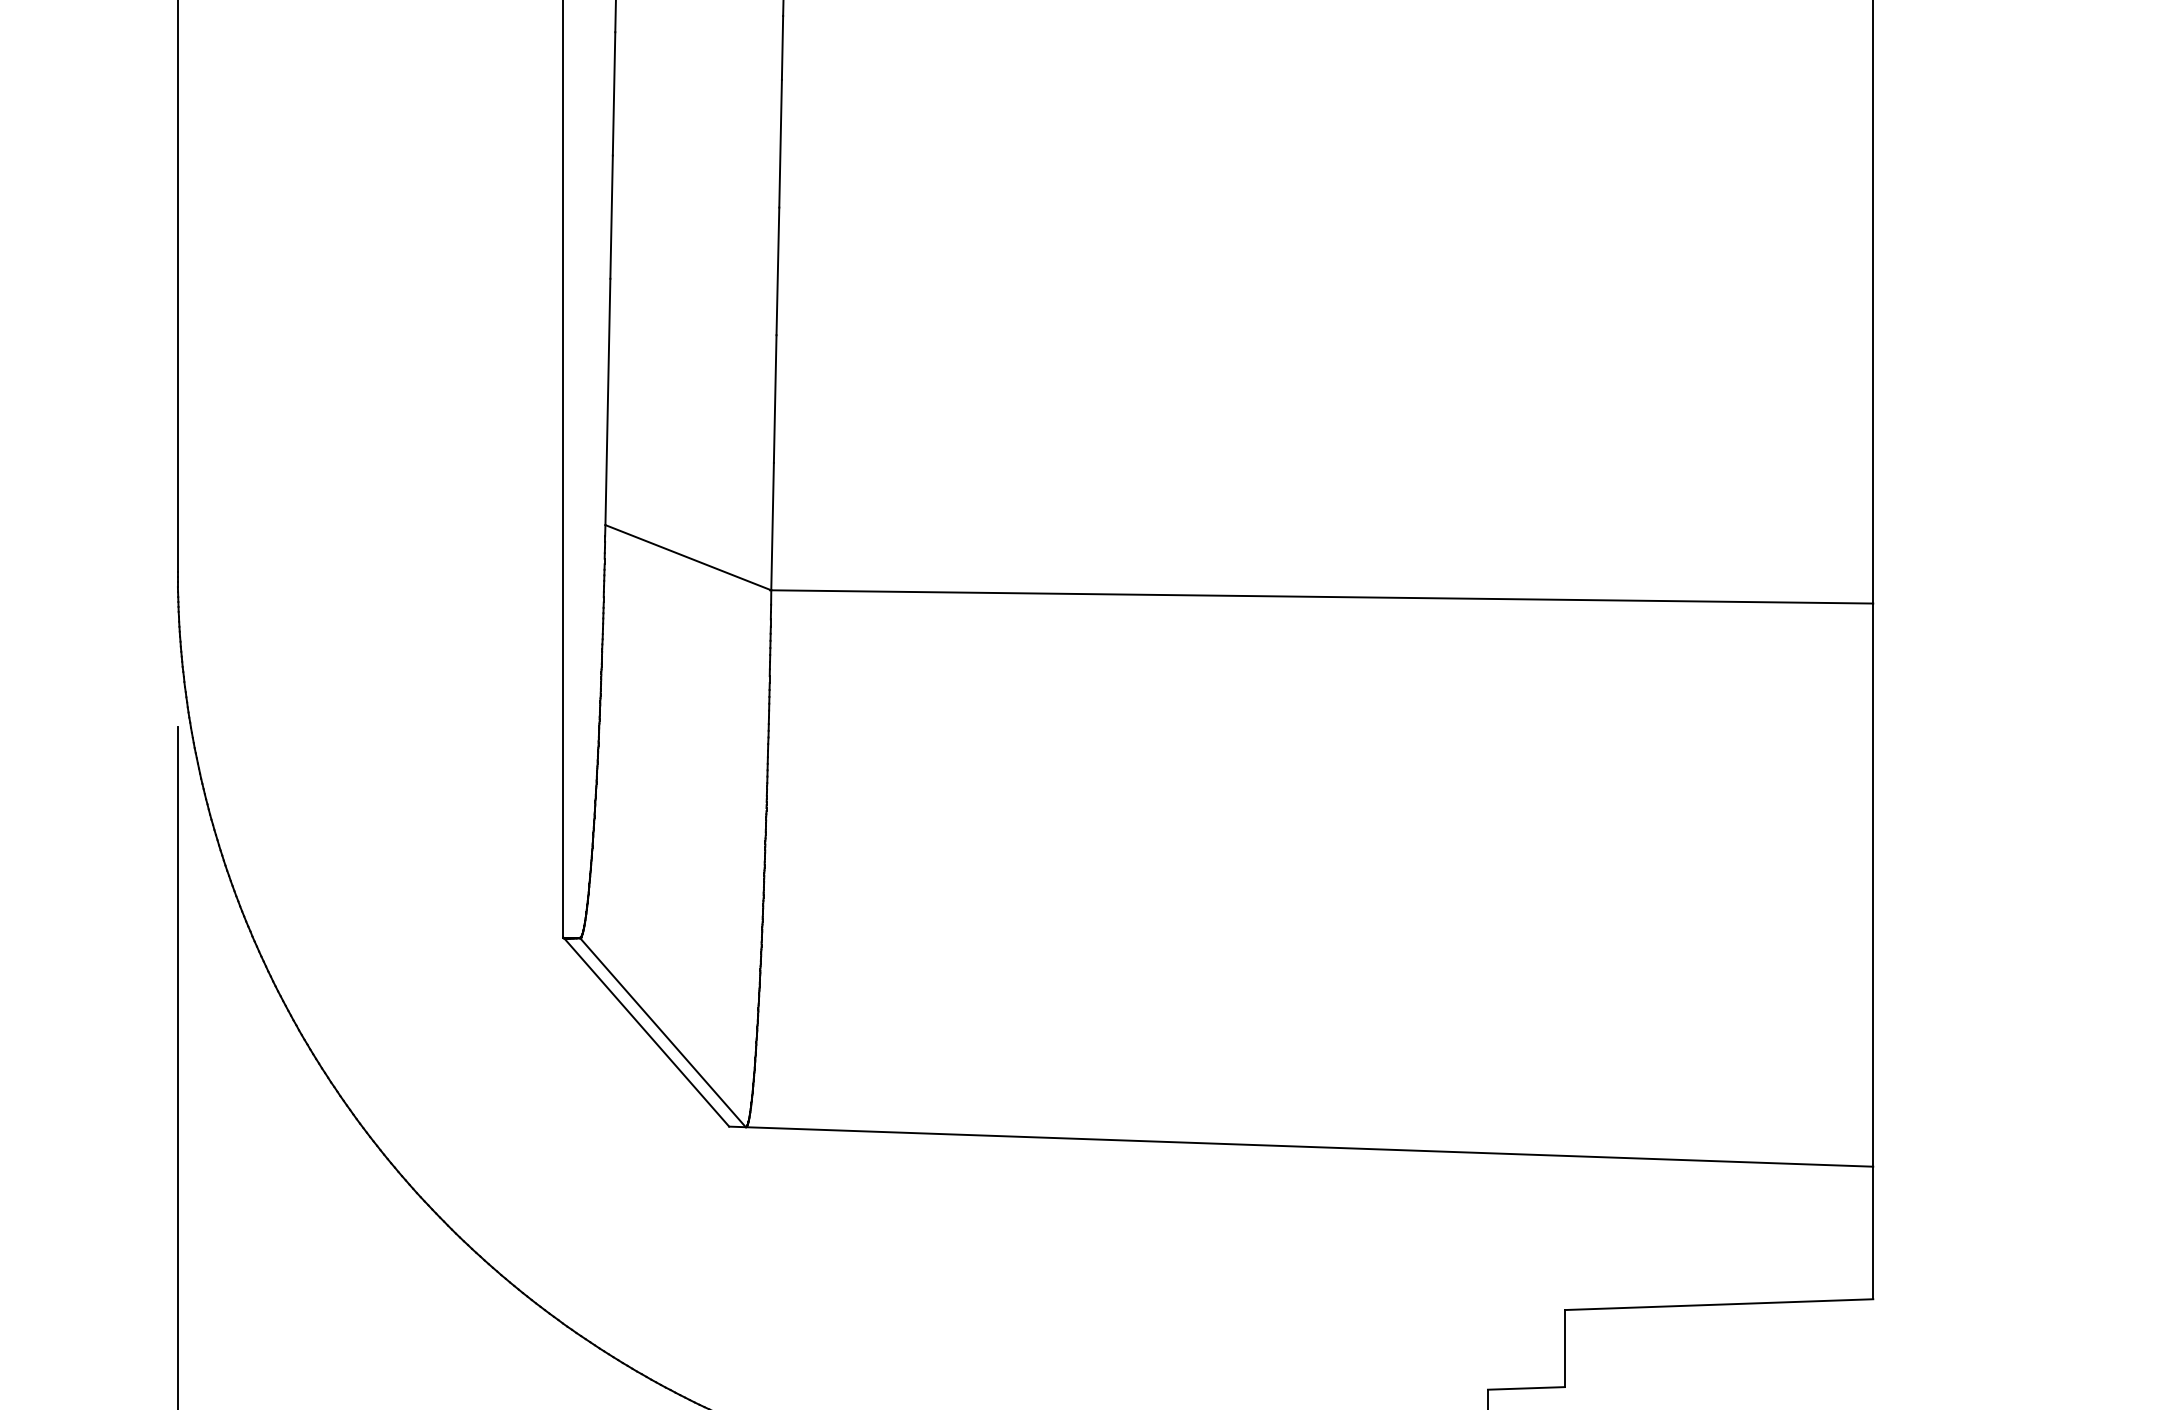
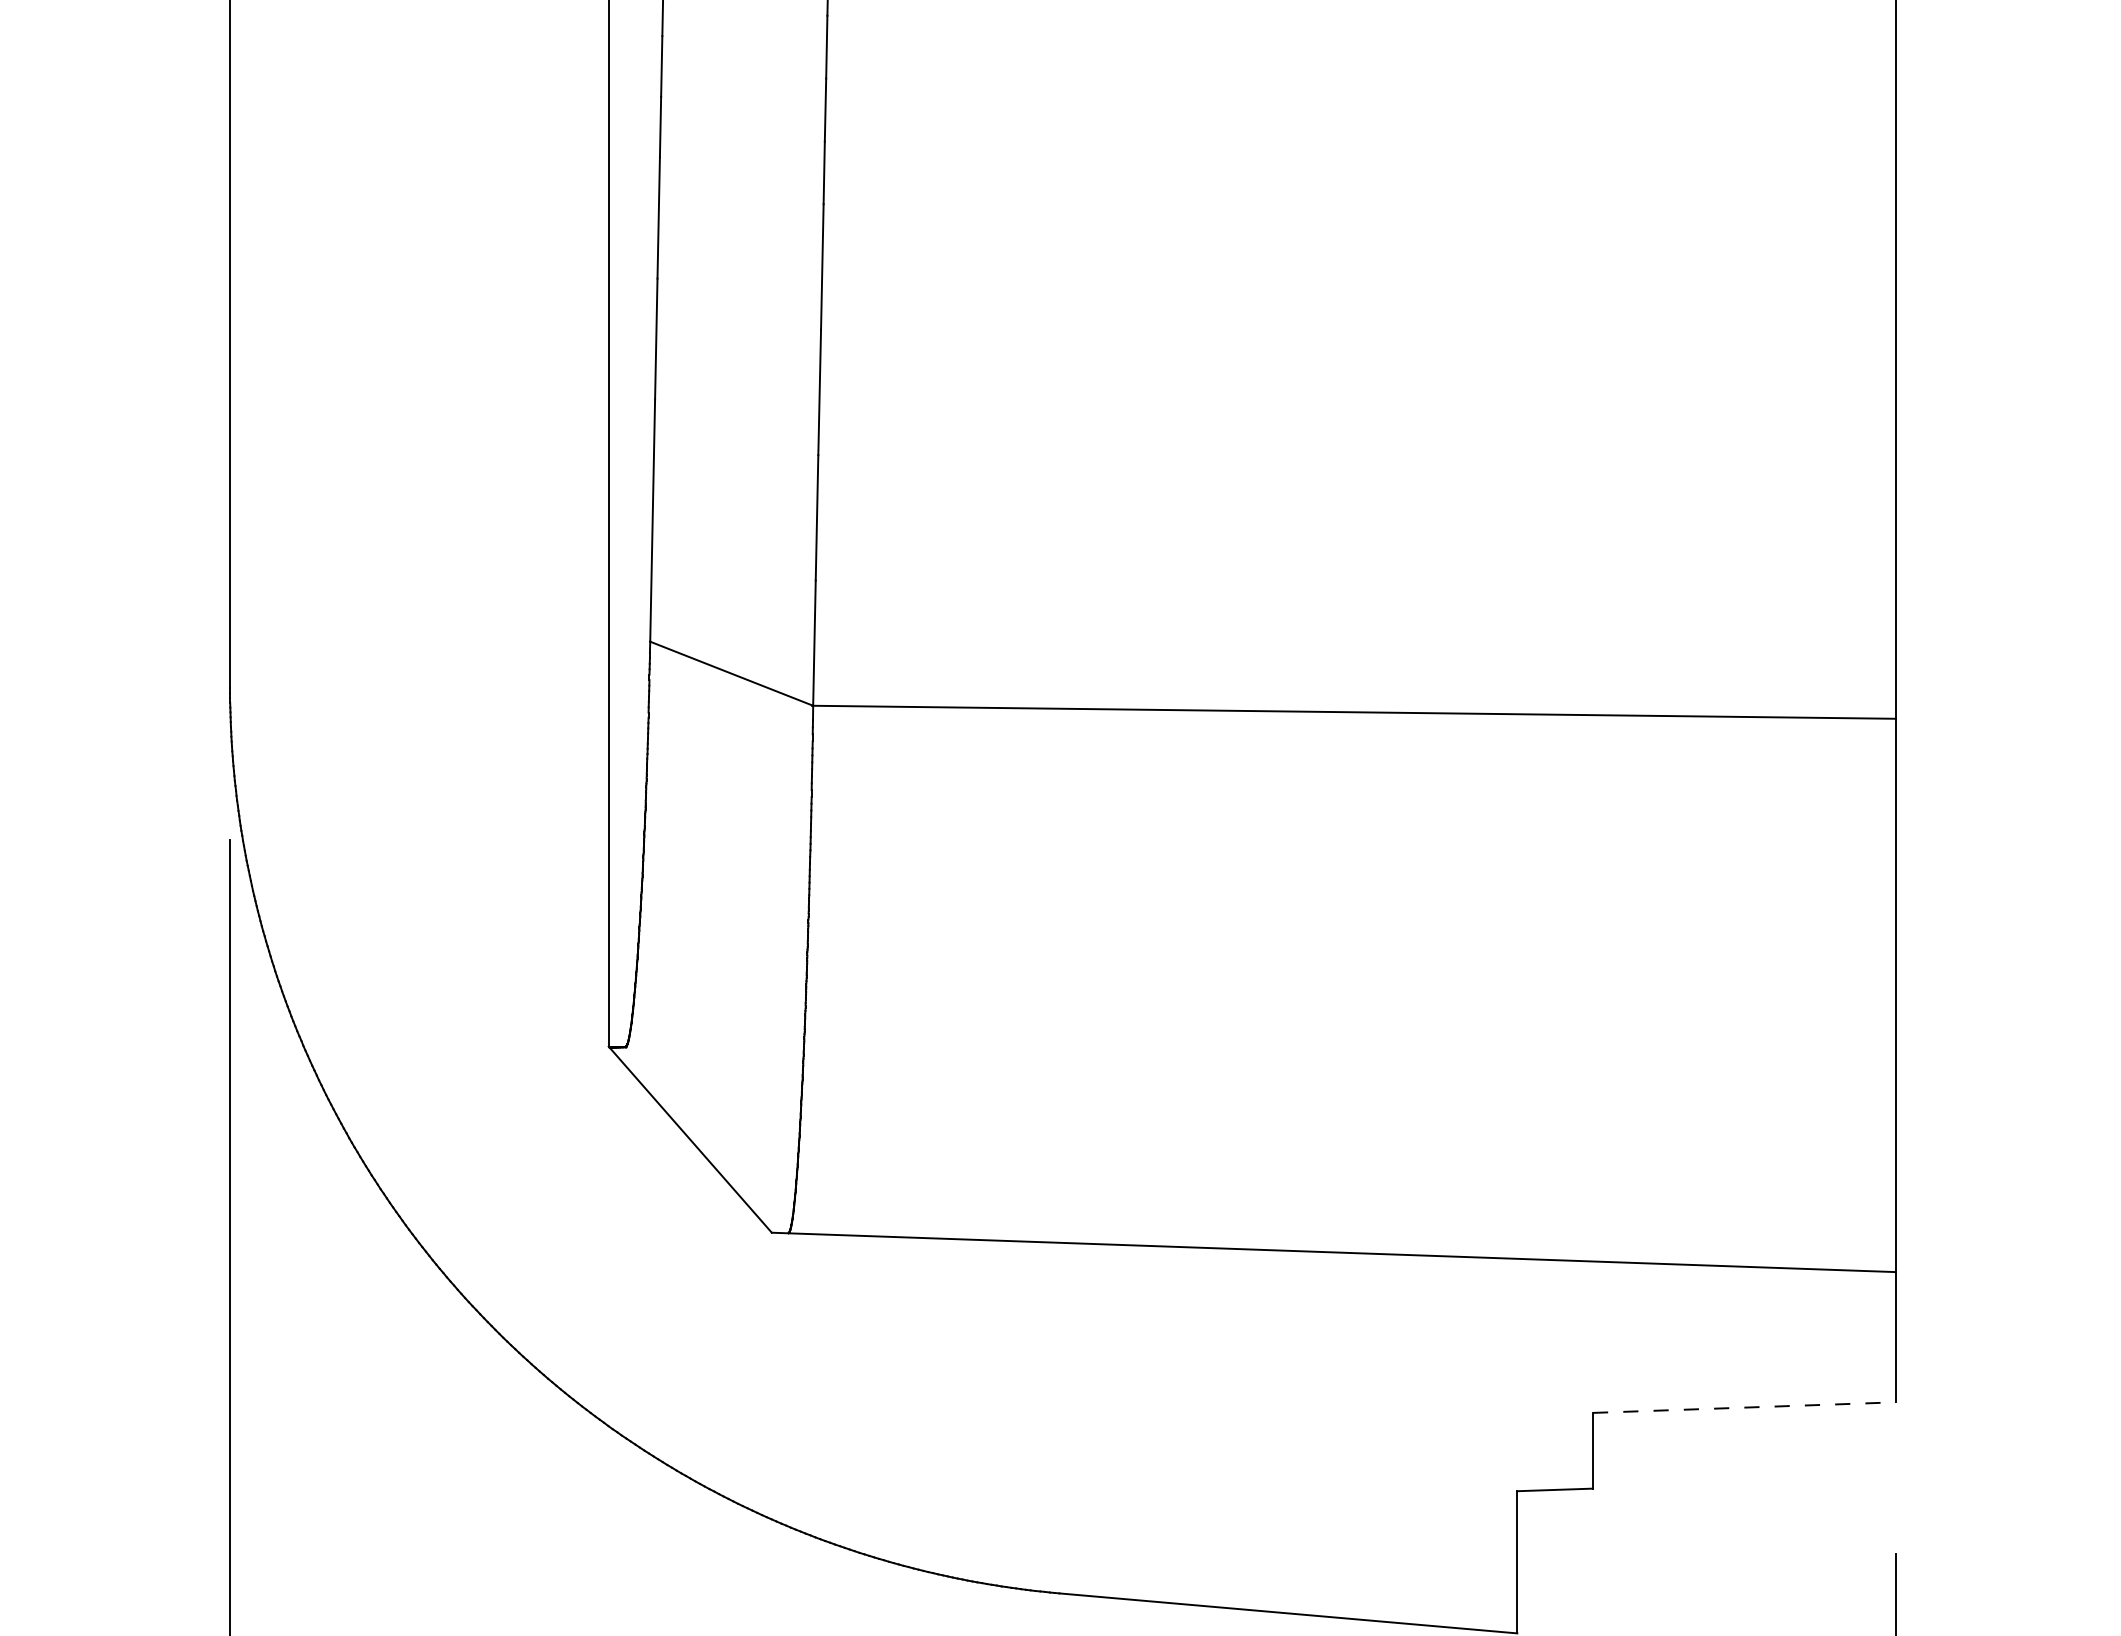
line: (662, 1032) -> (706, 1140), removed
line: (1719, 1304) -> (1744, 1407), solid -> dashed

